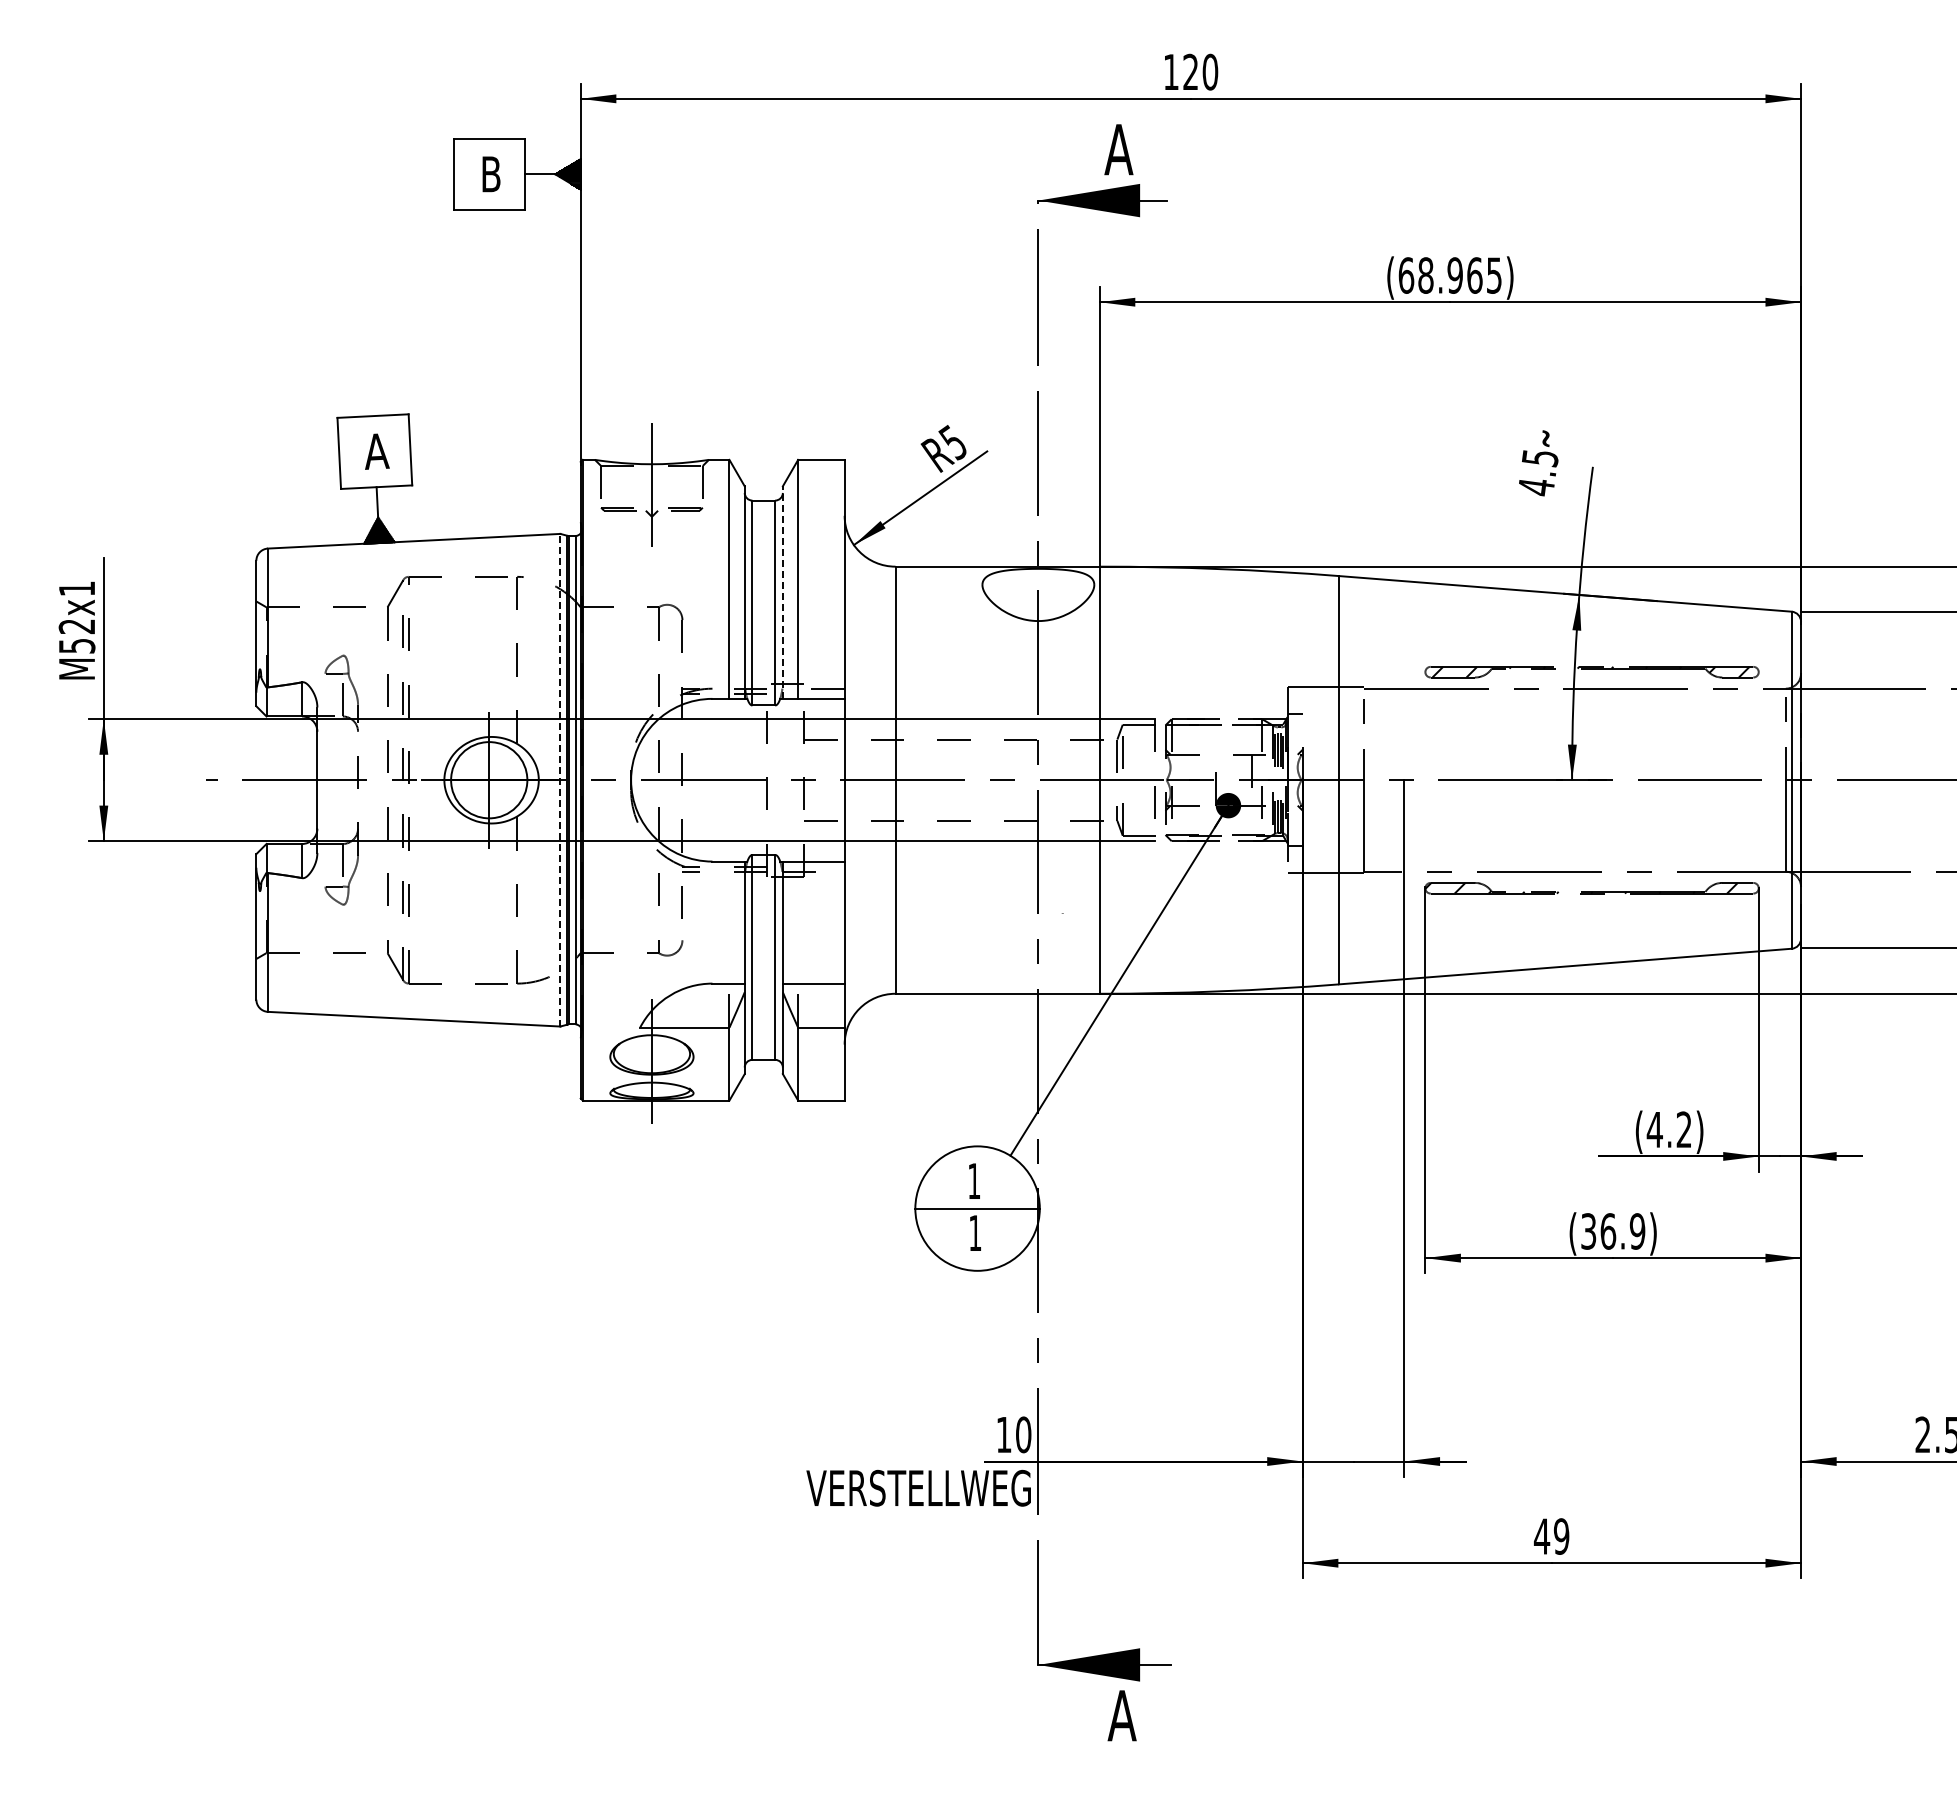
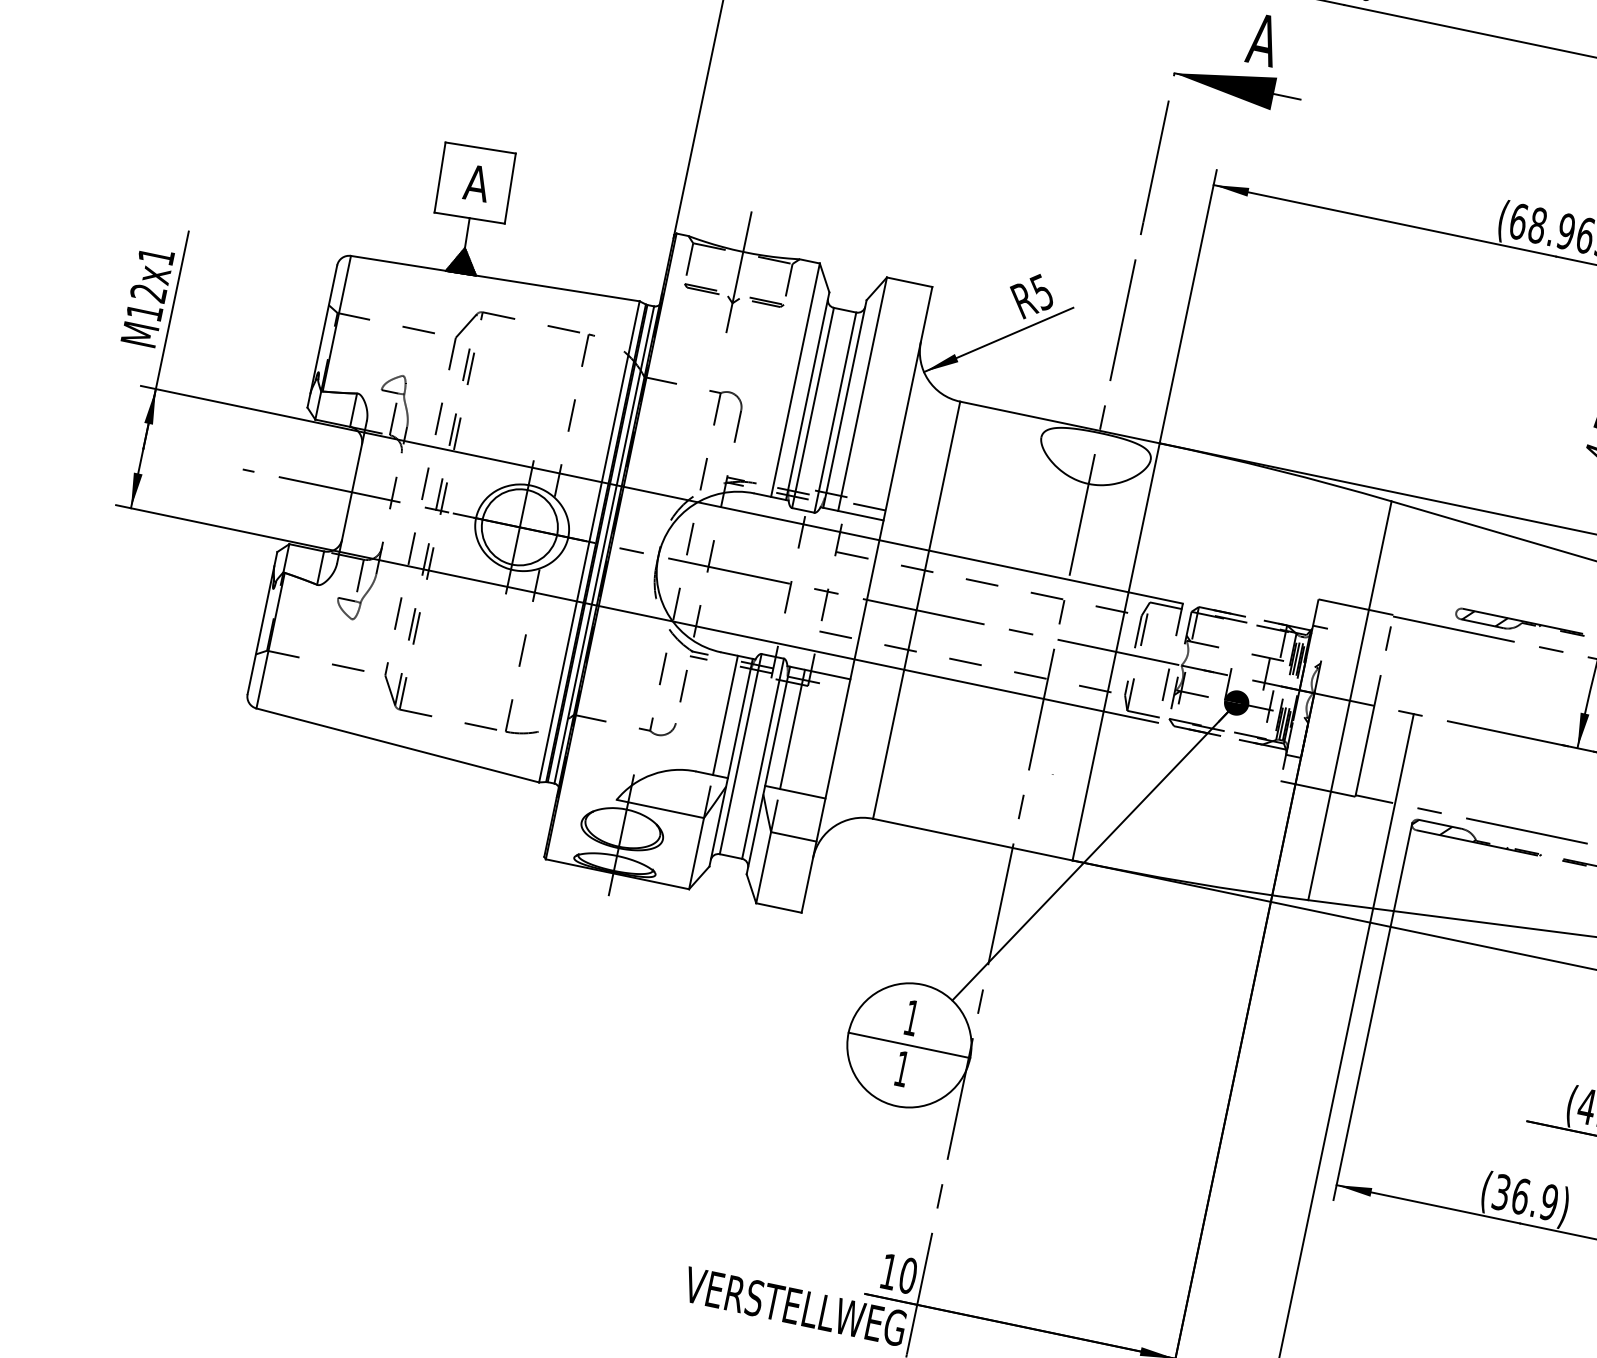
line: (782, 592) -> (844, 403), dashed -> solid
text: (77, 646) -> (144, 312), M52x1 -> M12x1
line: (560, 779) -> (589, 541), dashed -> solid
line: (729, 922) -> (725, 715), added
line: (798, 922) -> (792, 729), added

